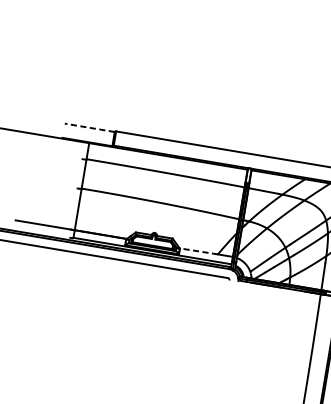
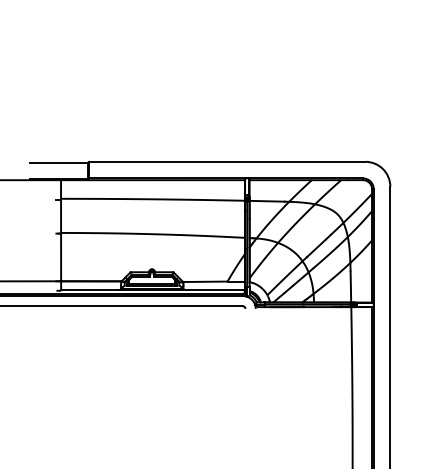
line: (89, 127) -> (58, 162), dashed -> solid
line: (198, 251) -> (204, 281), dashed -> solid

